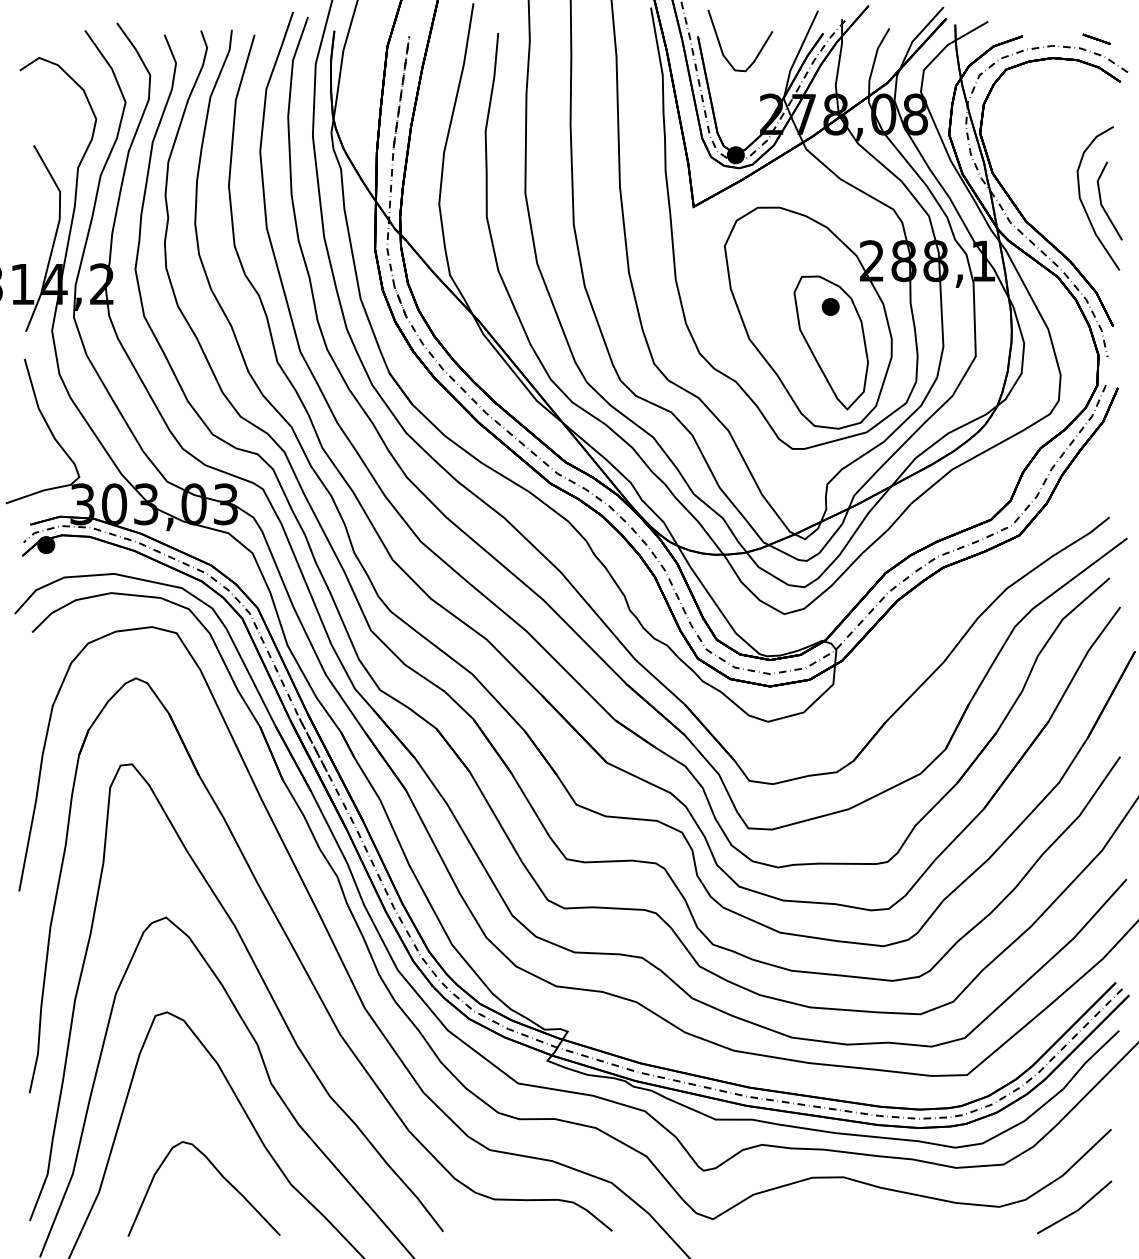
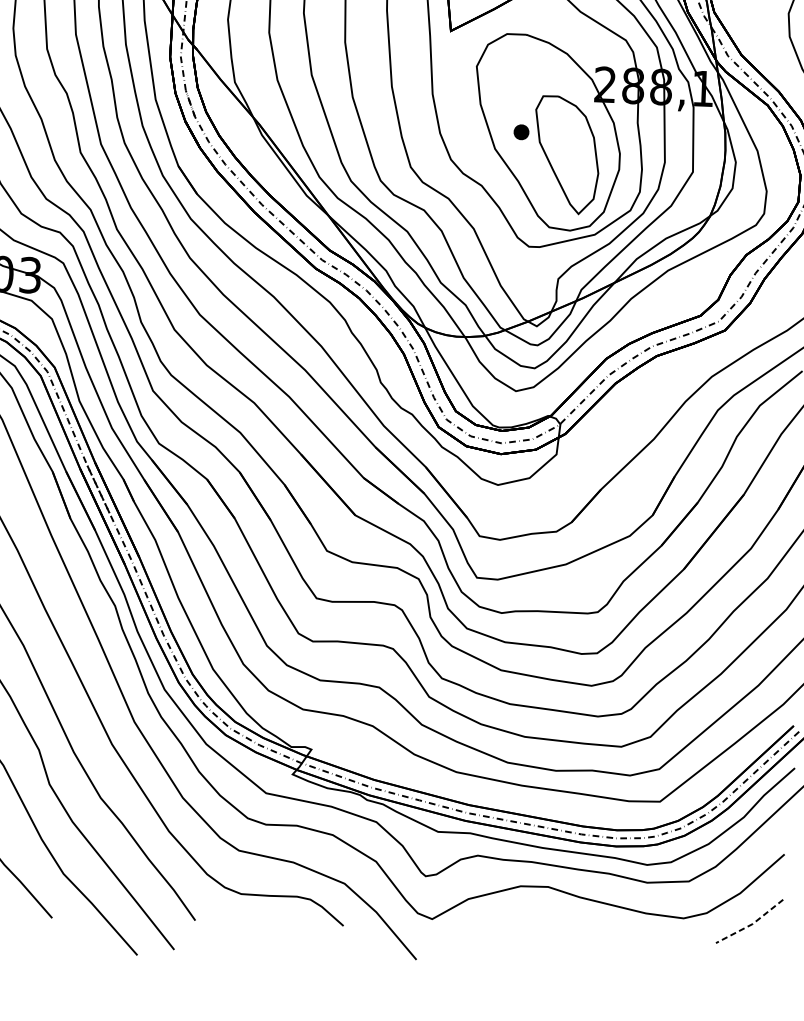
part: (830, 306) -> (521, 131), moved
line: (1077, 1210) -> (752, 924), solid -> dashed

